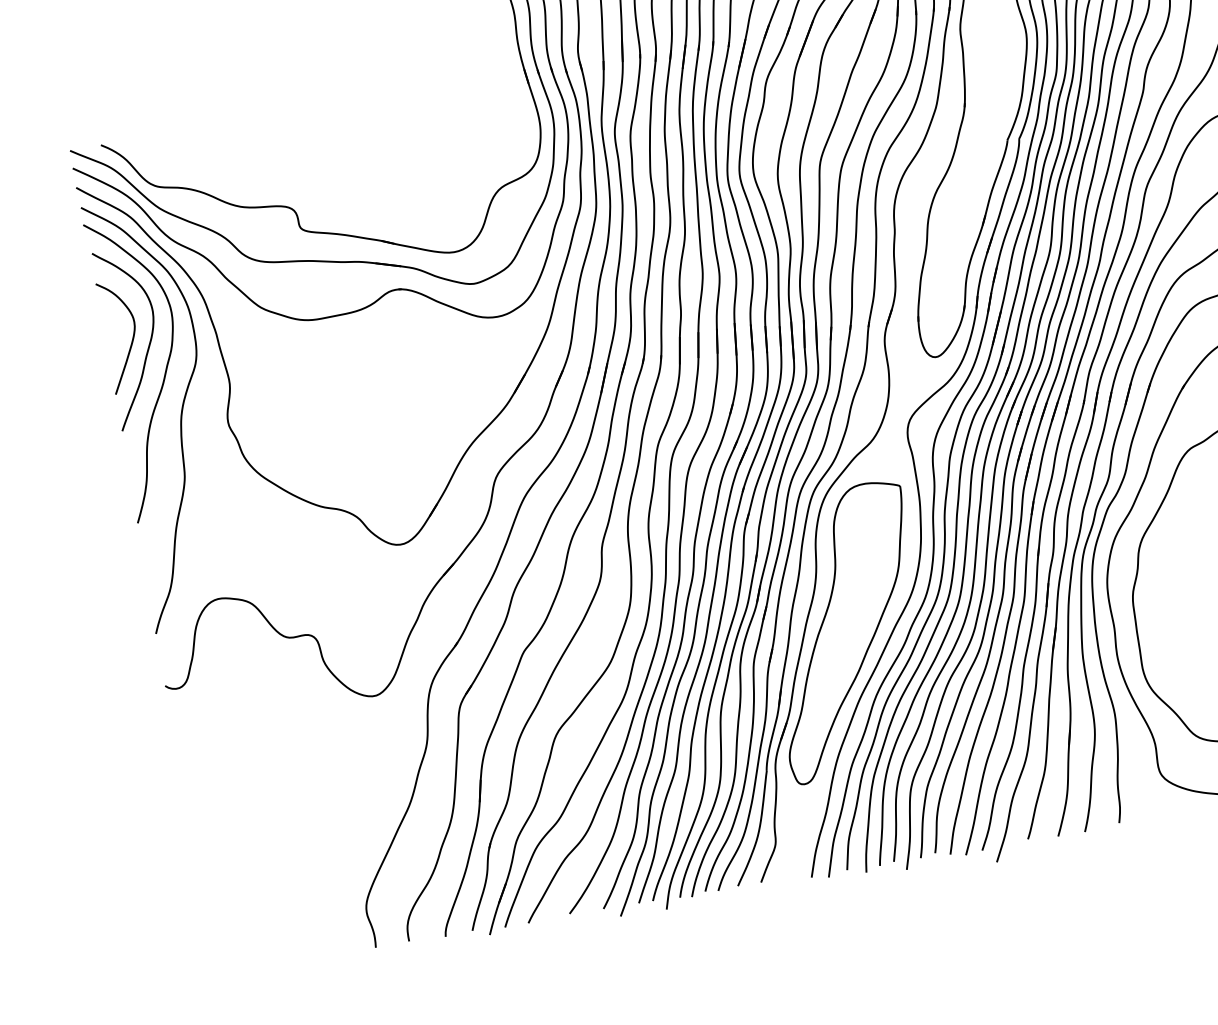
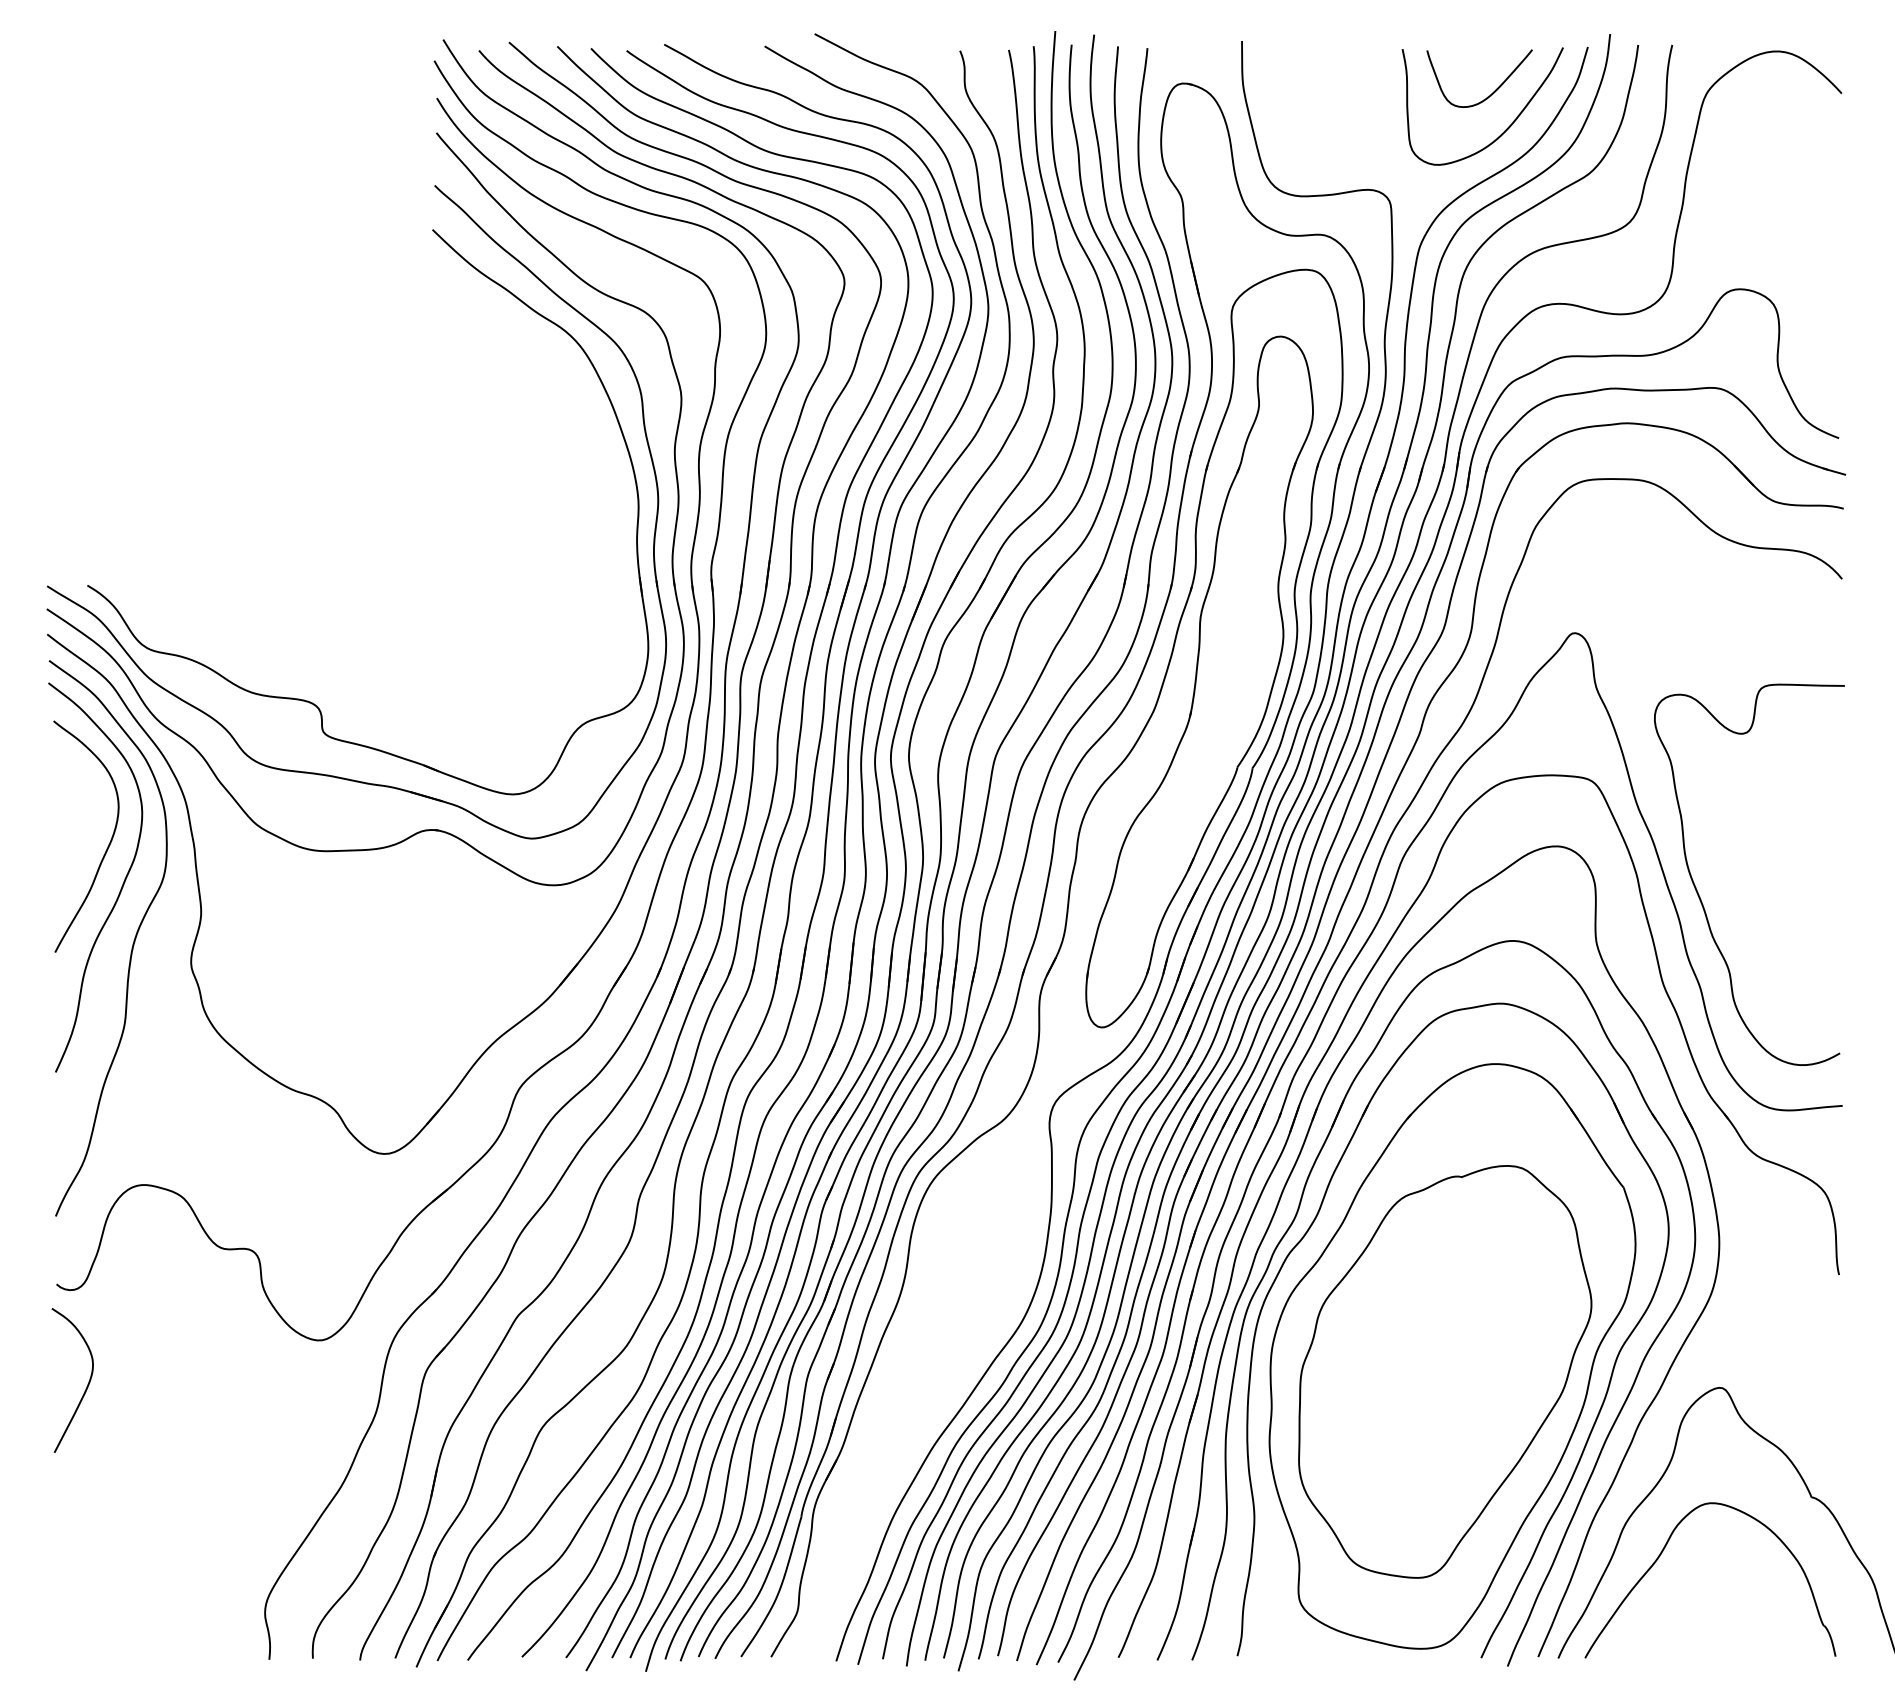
curve: (132, 339) -> (86, 1386), moved
part: (846, 632) -> (931, 1357), removed

